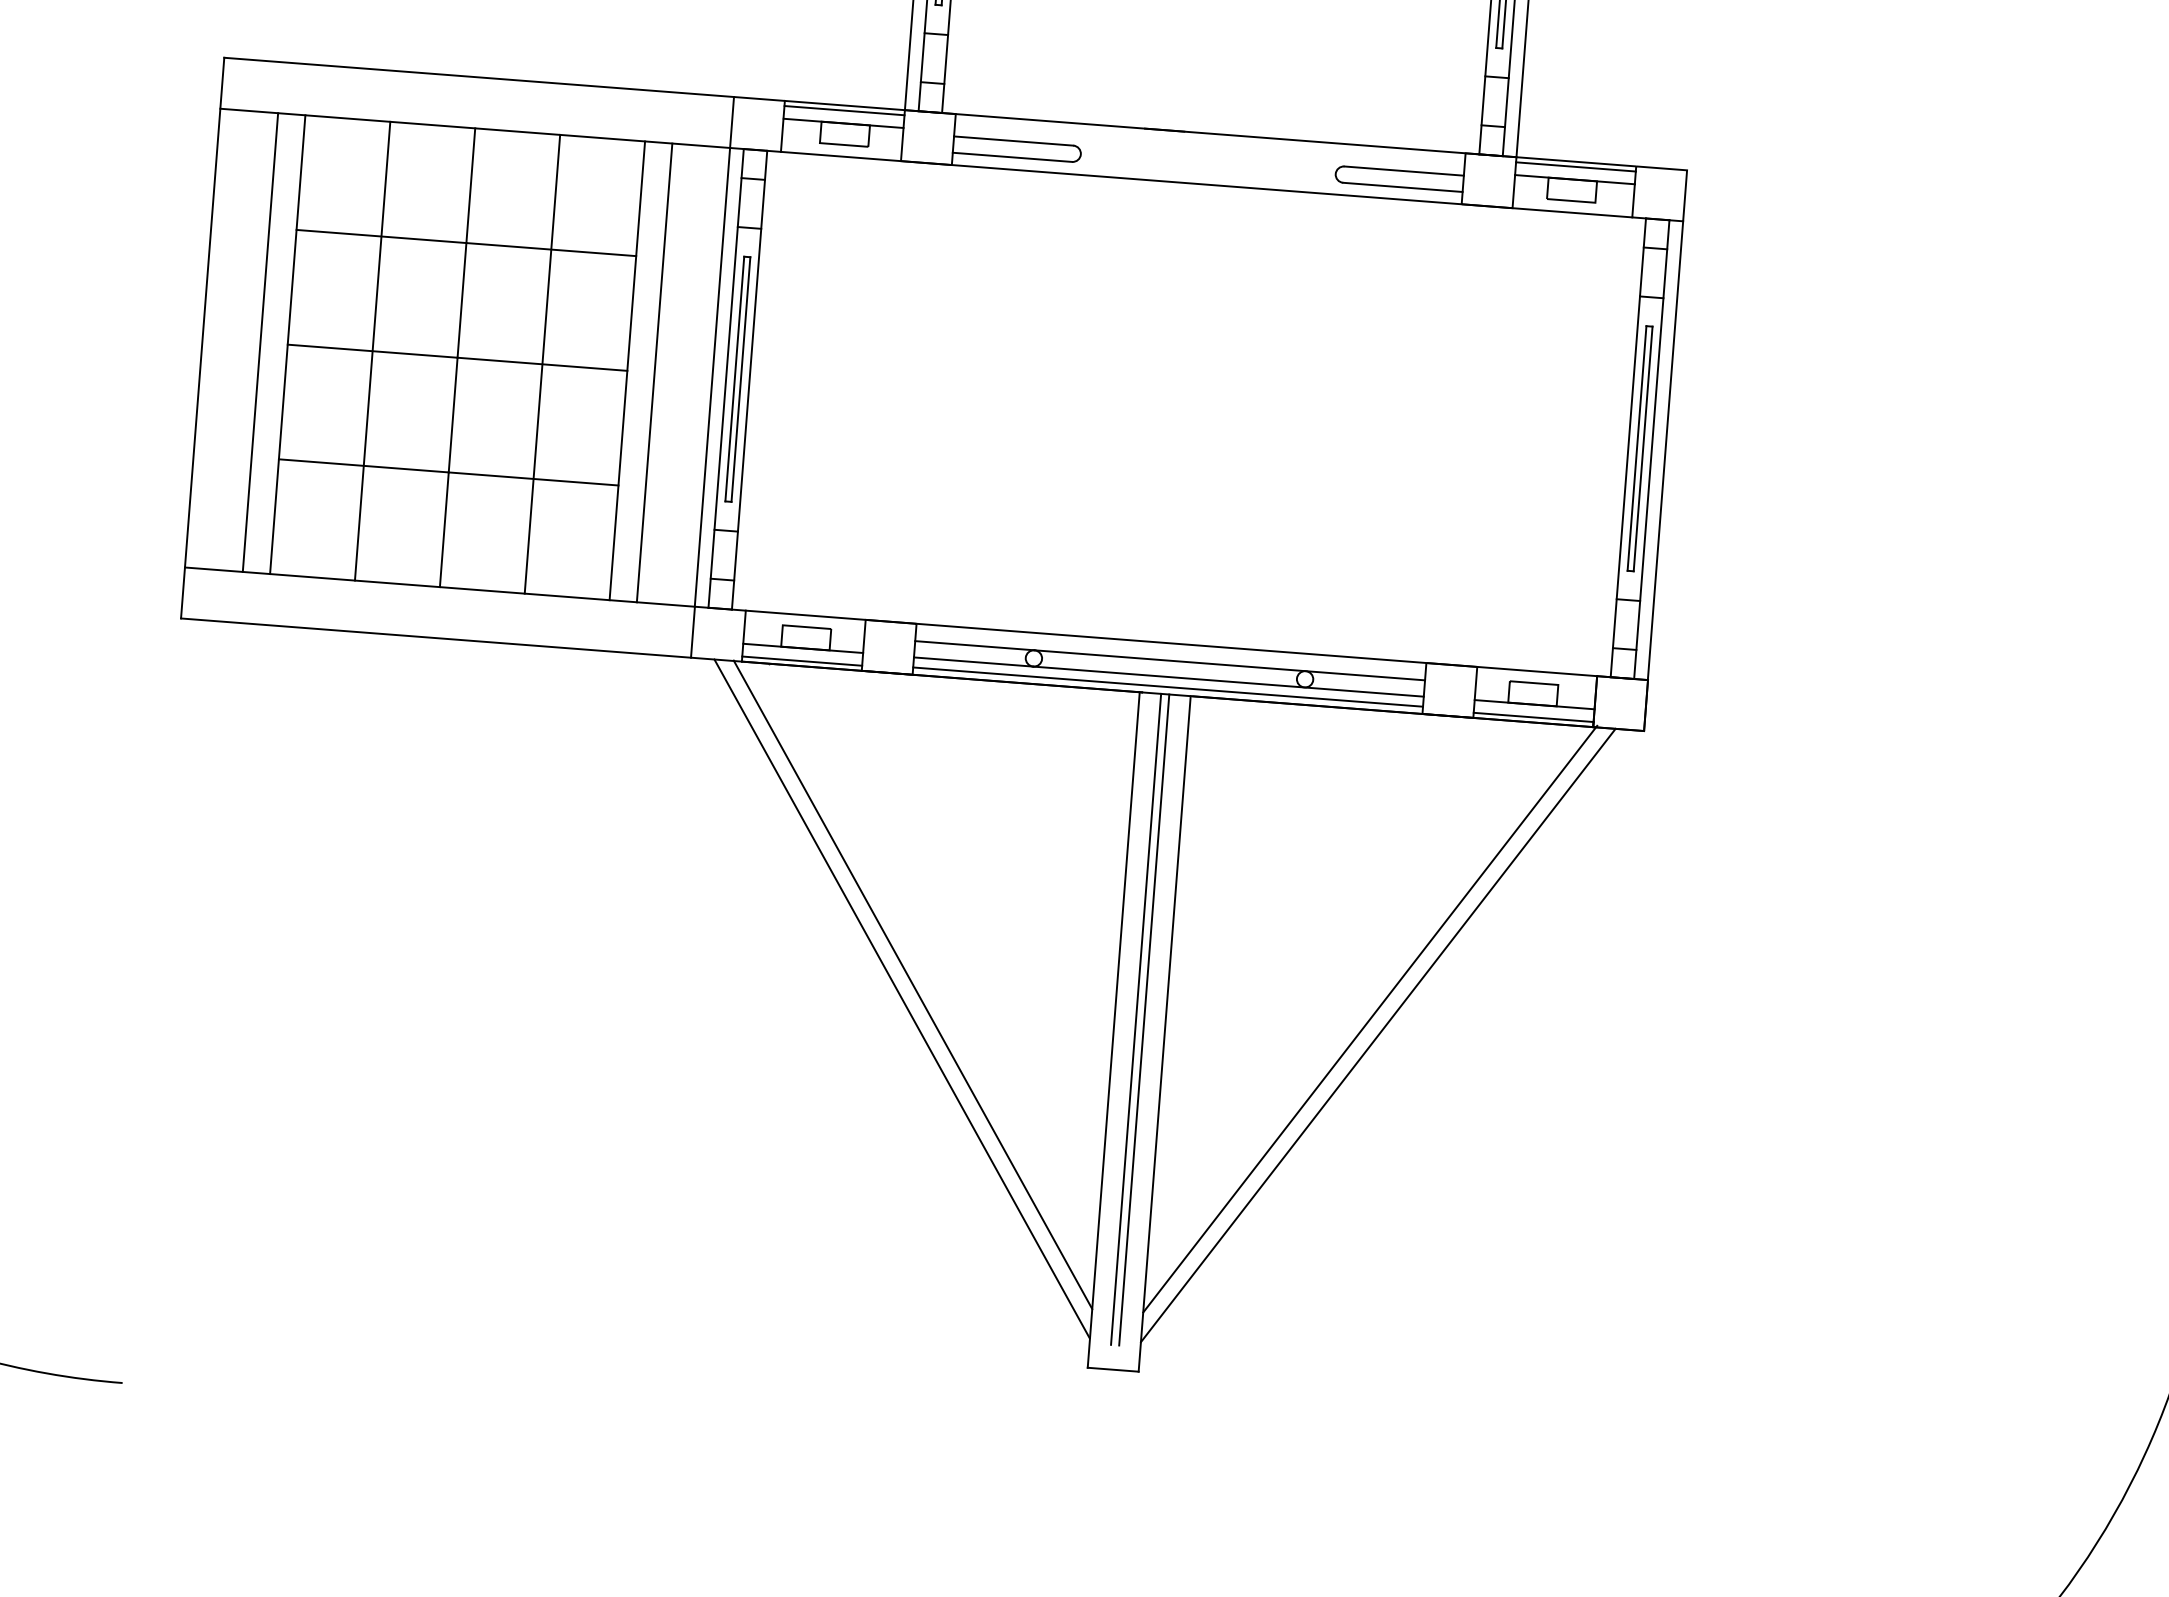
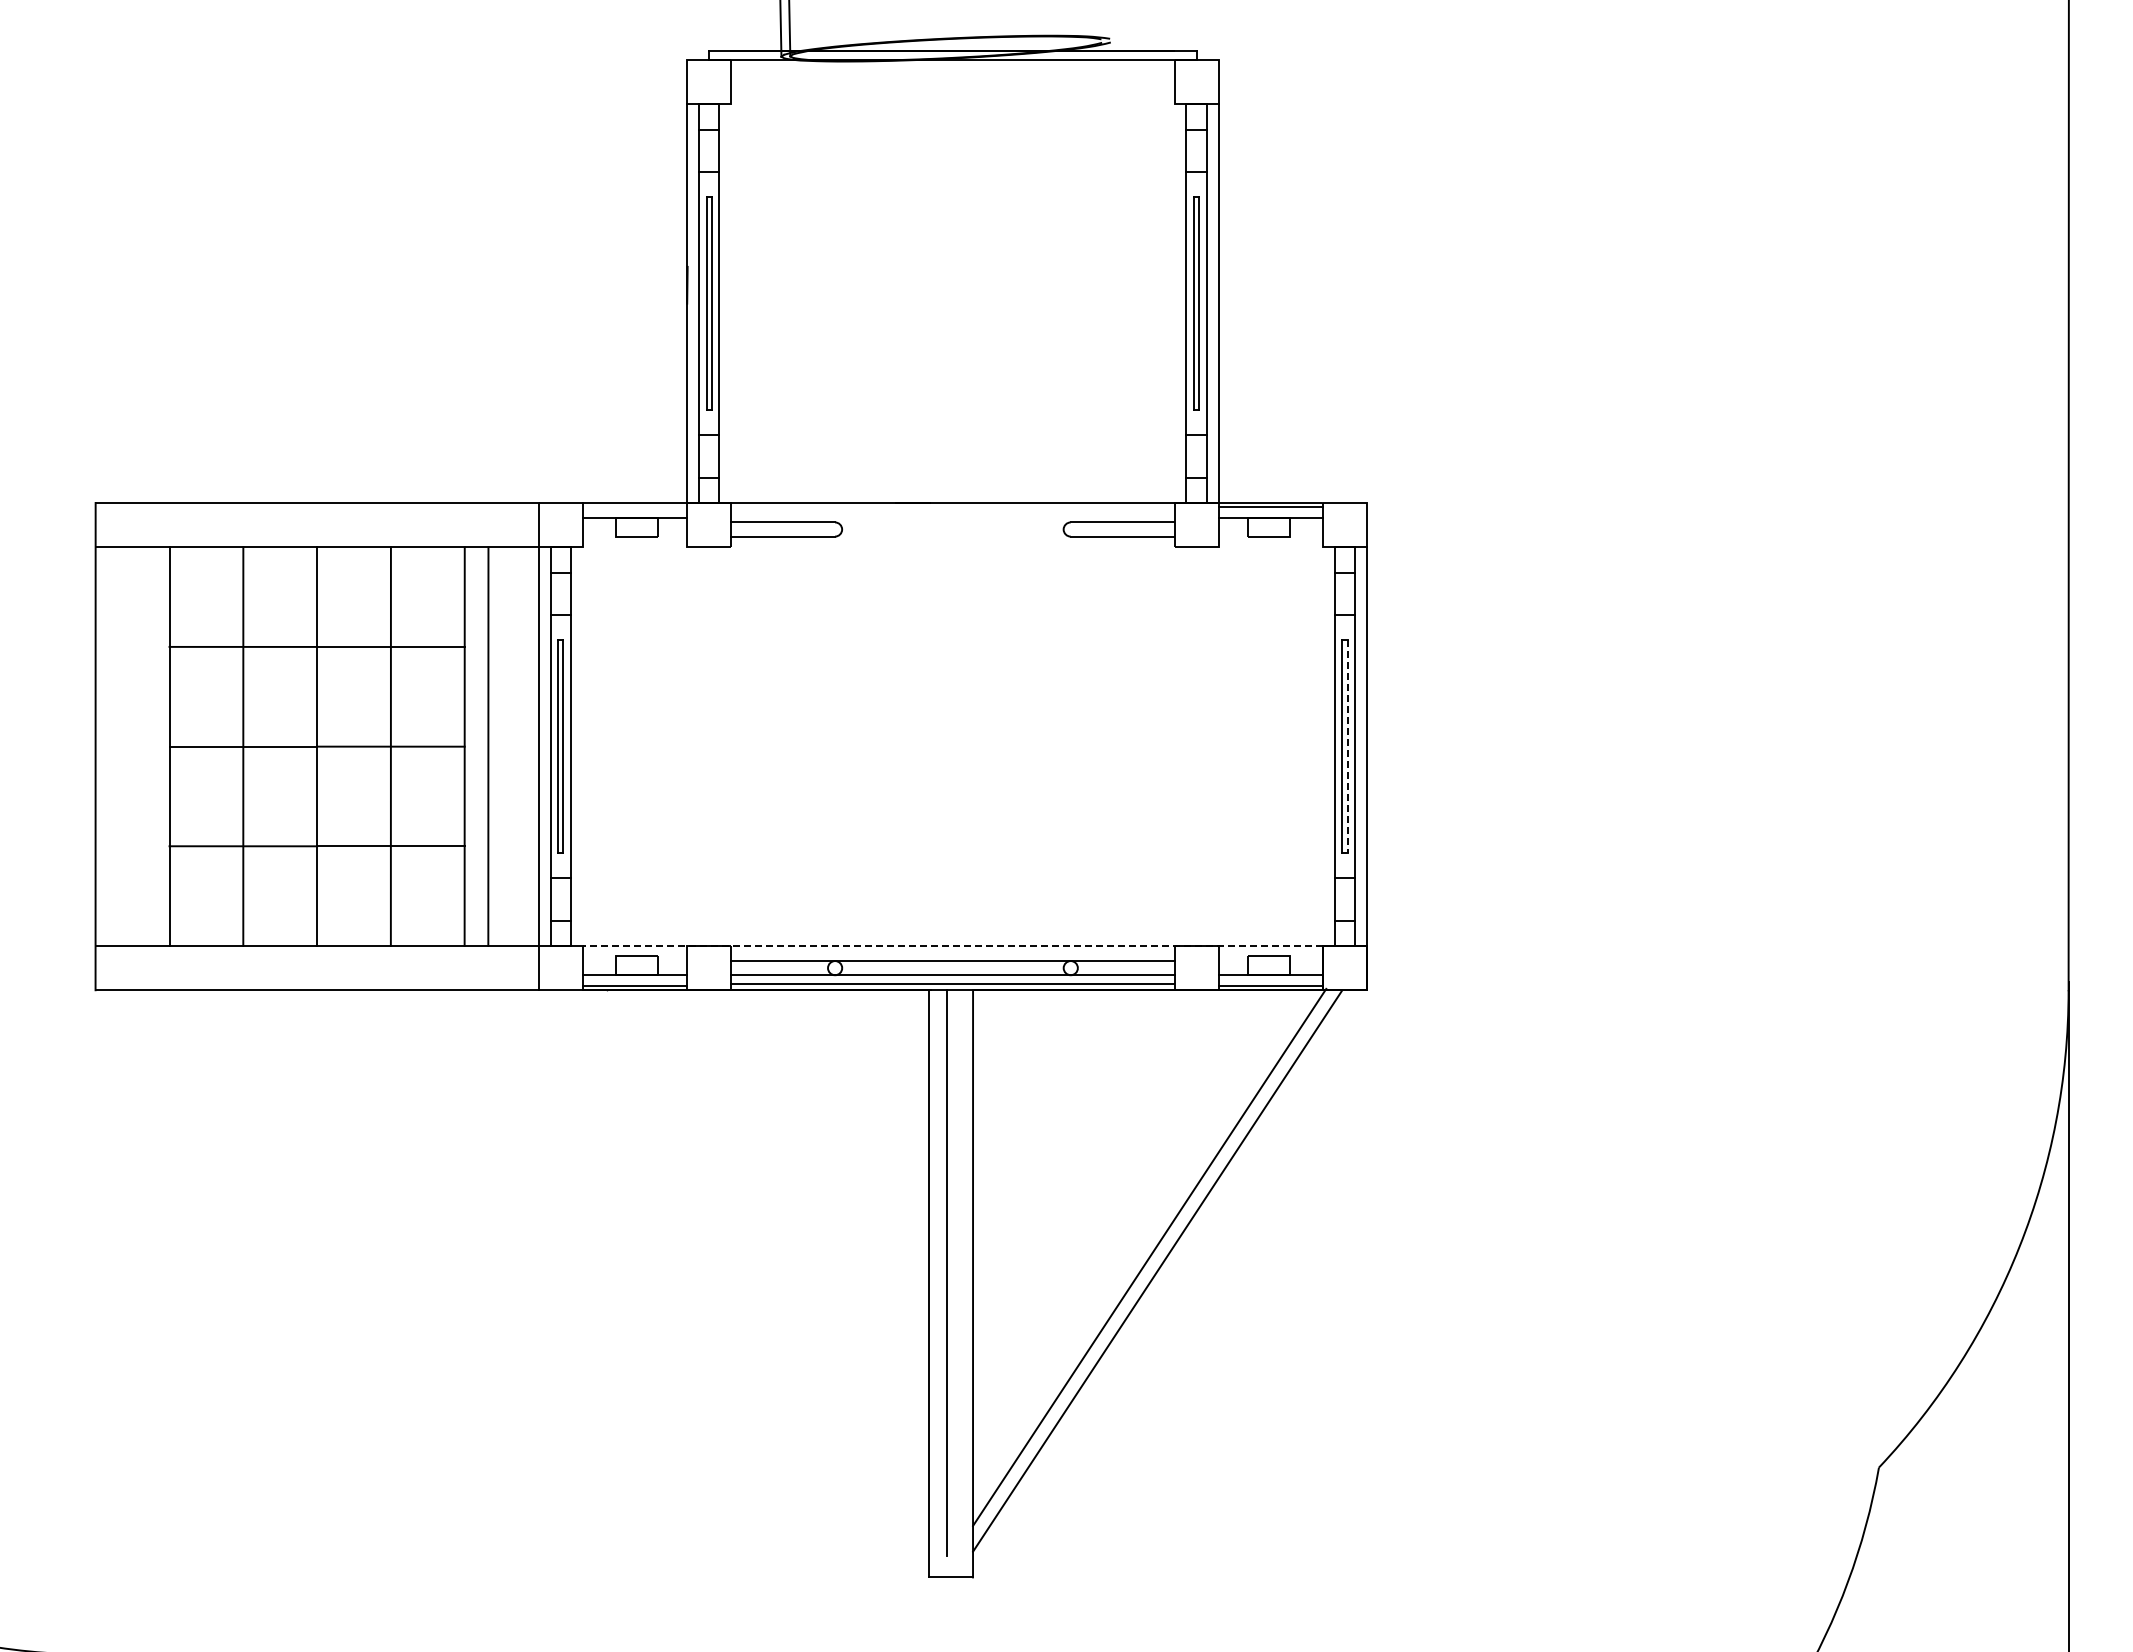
line: (845, 110) -> (635, 507), removed
line: (1206, 184) -> (952, 547), removed
line: (260, 342) -> (145, 746), removed
line: (1643, 449) -> (1347, 747), solid -> dashed
line: (1171, 642) -> (952, 945), solid -> dashed
line: (912, 983) -> (751, 1257), removed
line: (901, 998) -> (743, 1270), removed
line: (1144, 1020) -> (954, 1273), removed

